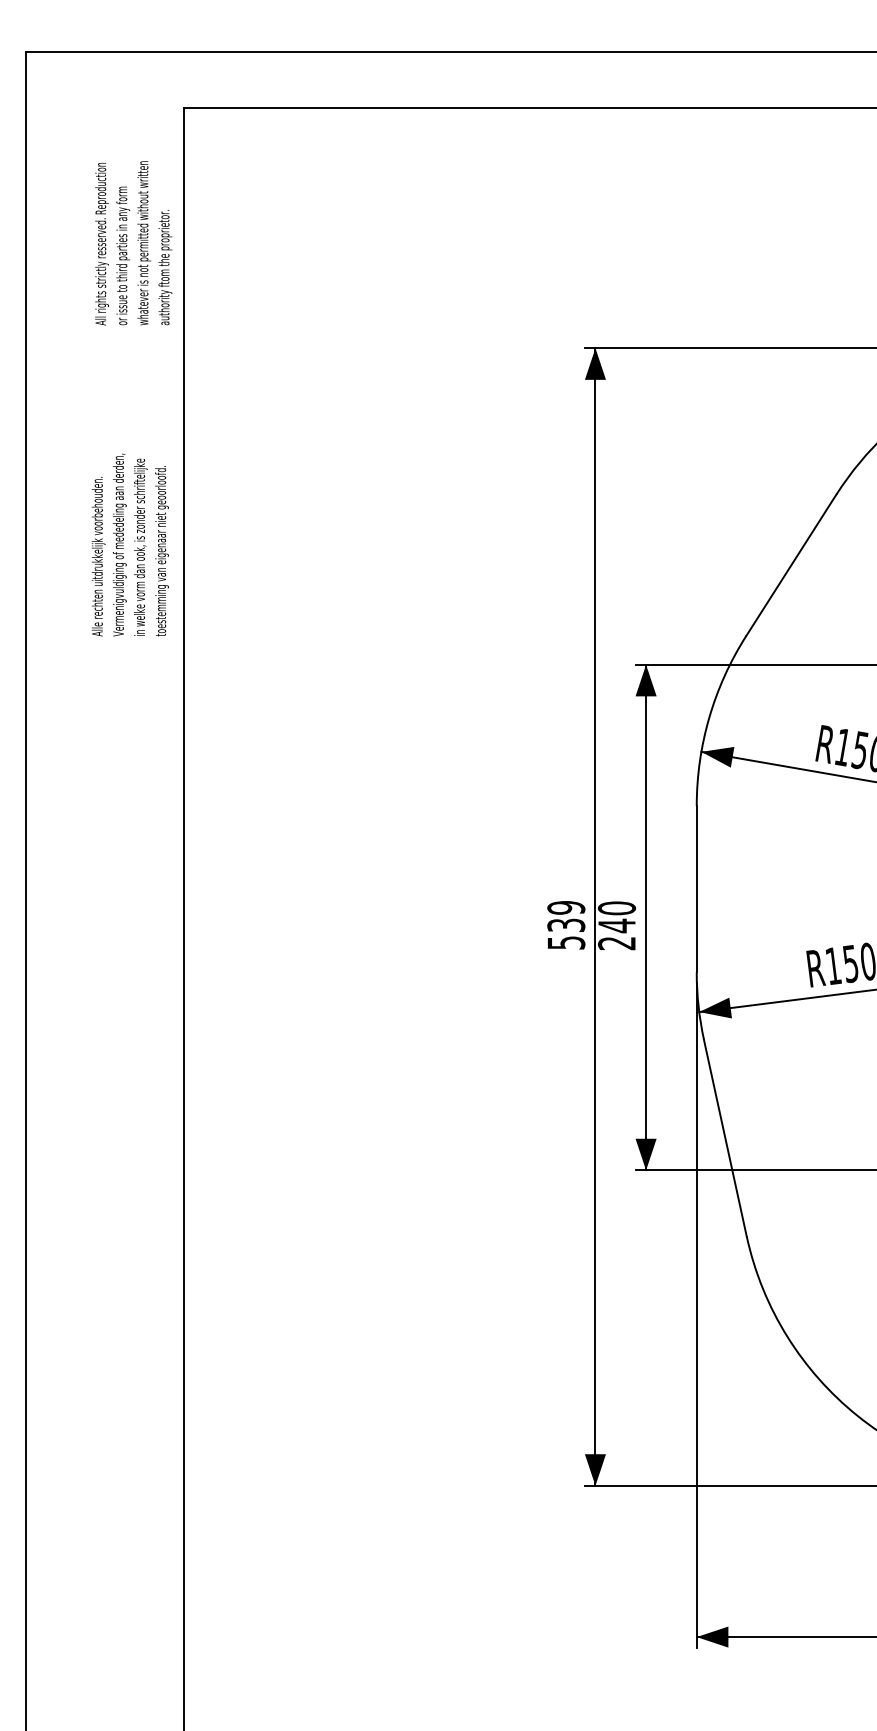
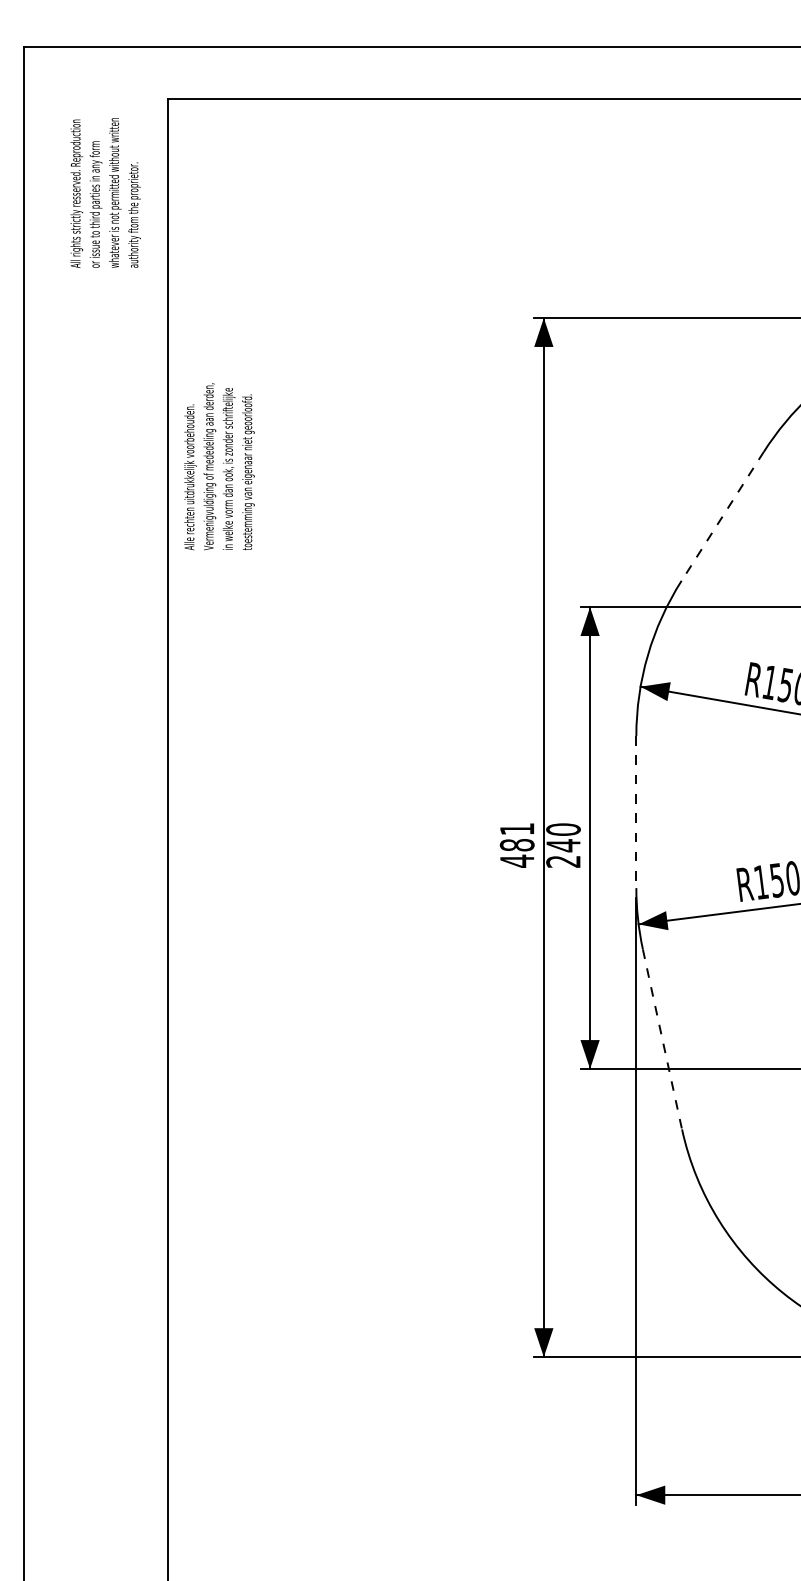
text: (133, 243) -> (105, 193), moved
text: (129, 544) -> (218, 466), moved
line: (791, 565) -> (722, 516), solid -> dashed
line: (696, 889) -> (636, 812), solid -> dashed
text: (566, 925) -> (517, 845), 539 -> 481
line: (725, 1138) -> (662, 1039), solid -> dashed

